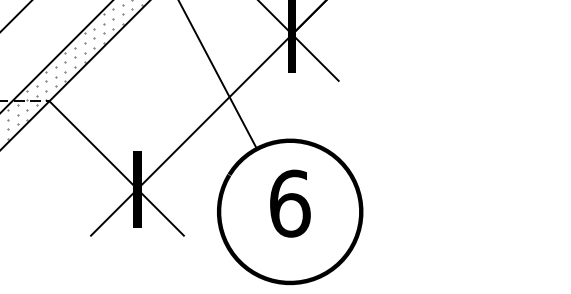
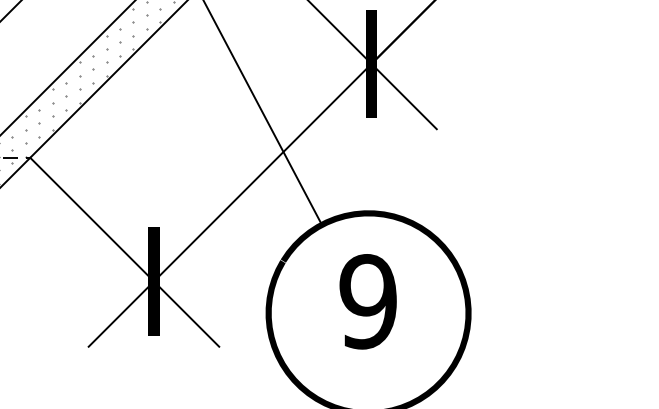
text: (289, 203) -> (367, 301), 6 -> 9

